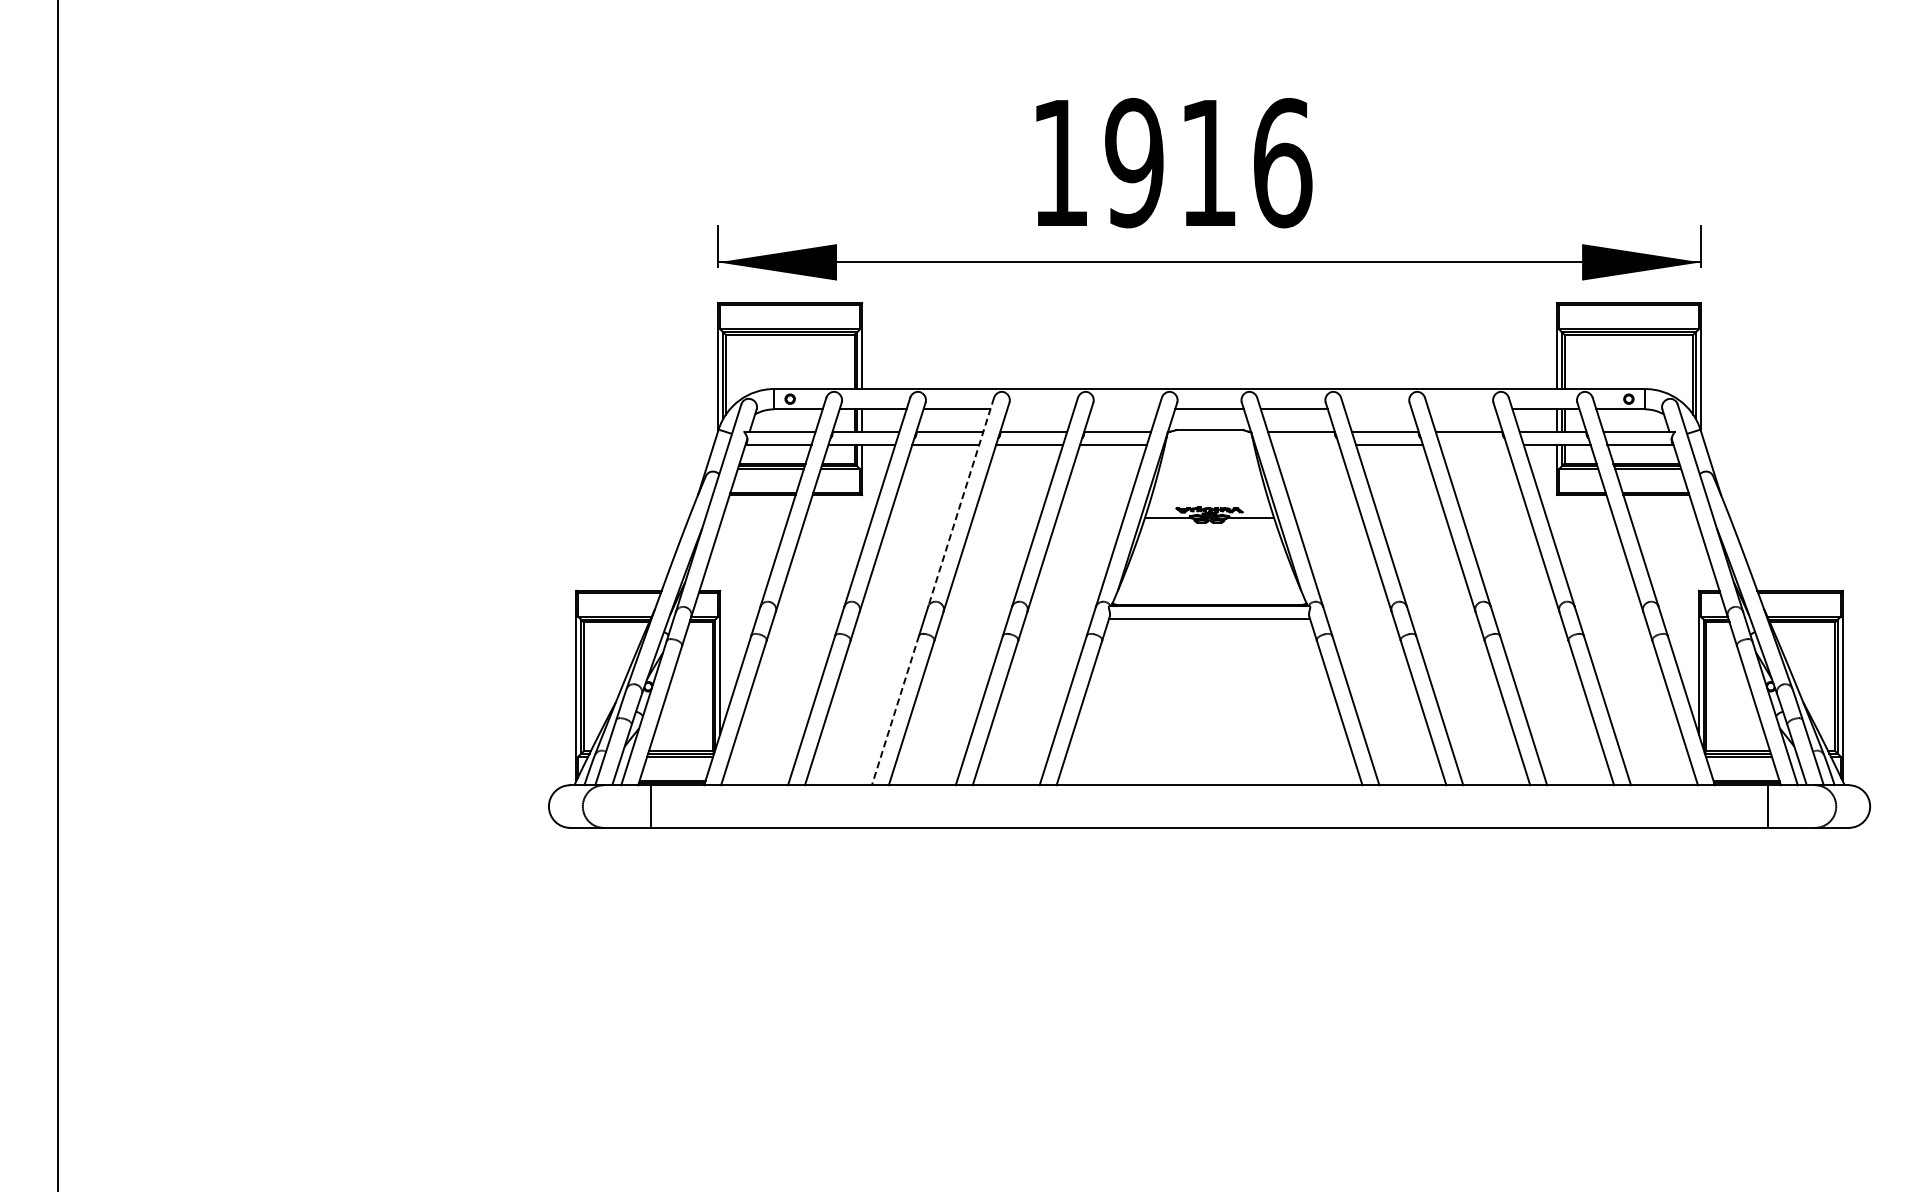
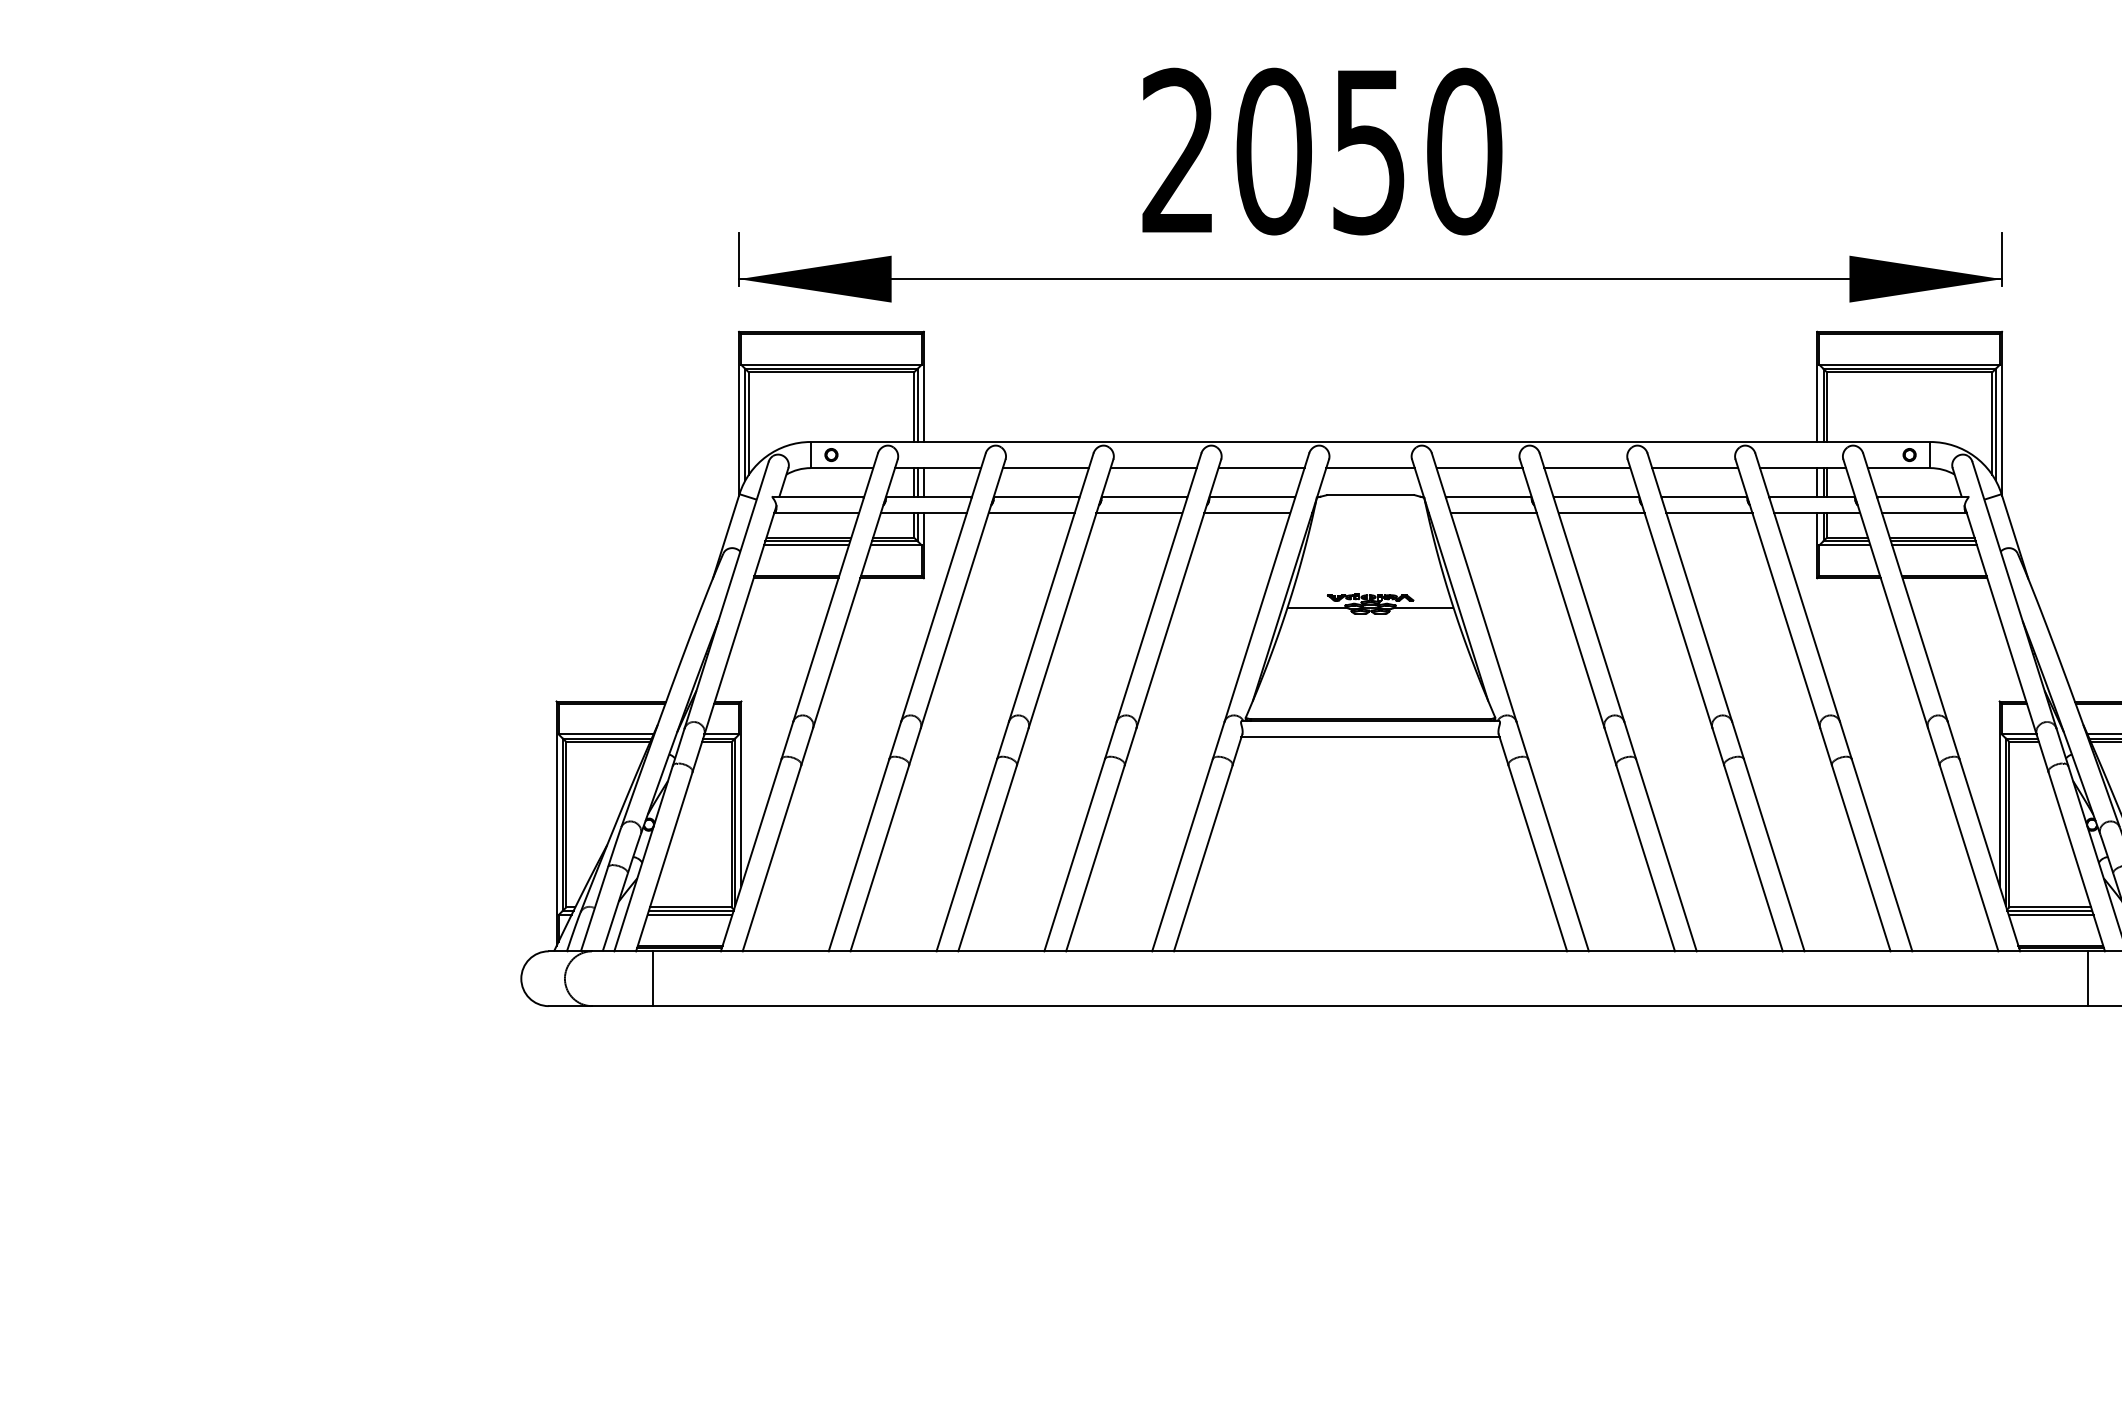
text: (1172, 163) -> (1322, 152), 1916 -> 2050
line: (1040, 409) -> (1153, 468), added
line: (1124, 409) -> (1261, 468), added
line: (1377, 409) -> (1586, 468), added
line: (1461, 409) -> (1694, 468), added
line: (1305, 444) -> (1493, 513), added
line: (1472, 444) -> (1708, 513), added
line: (961, 502) -> (1051, 587), dashed -> solid
line: (895, 710) -> (966, 855), dashed -> solid

